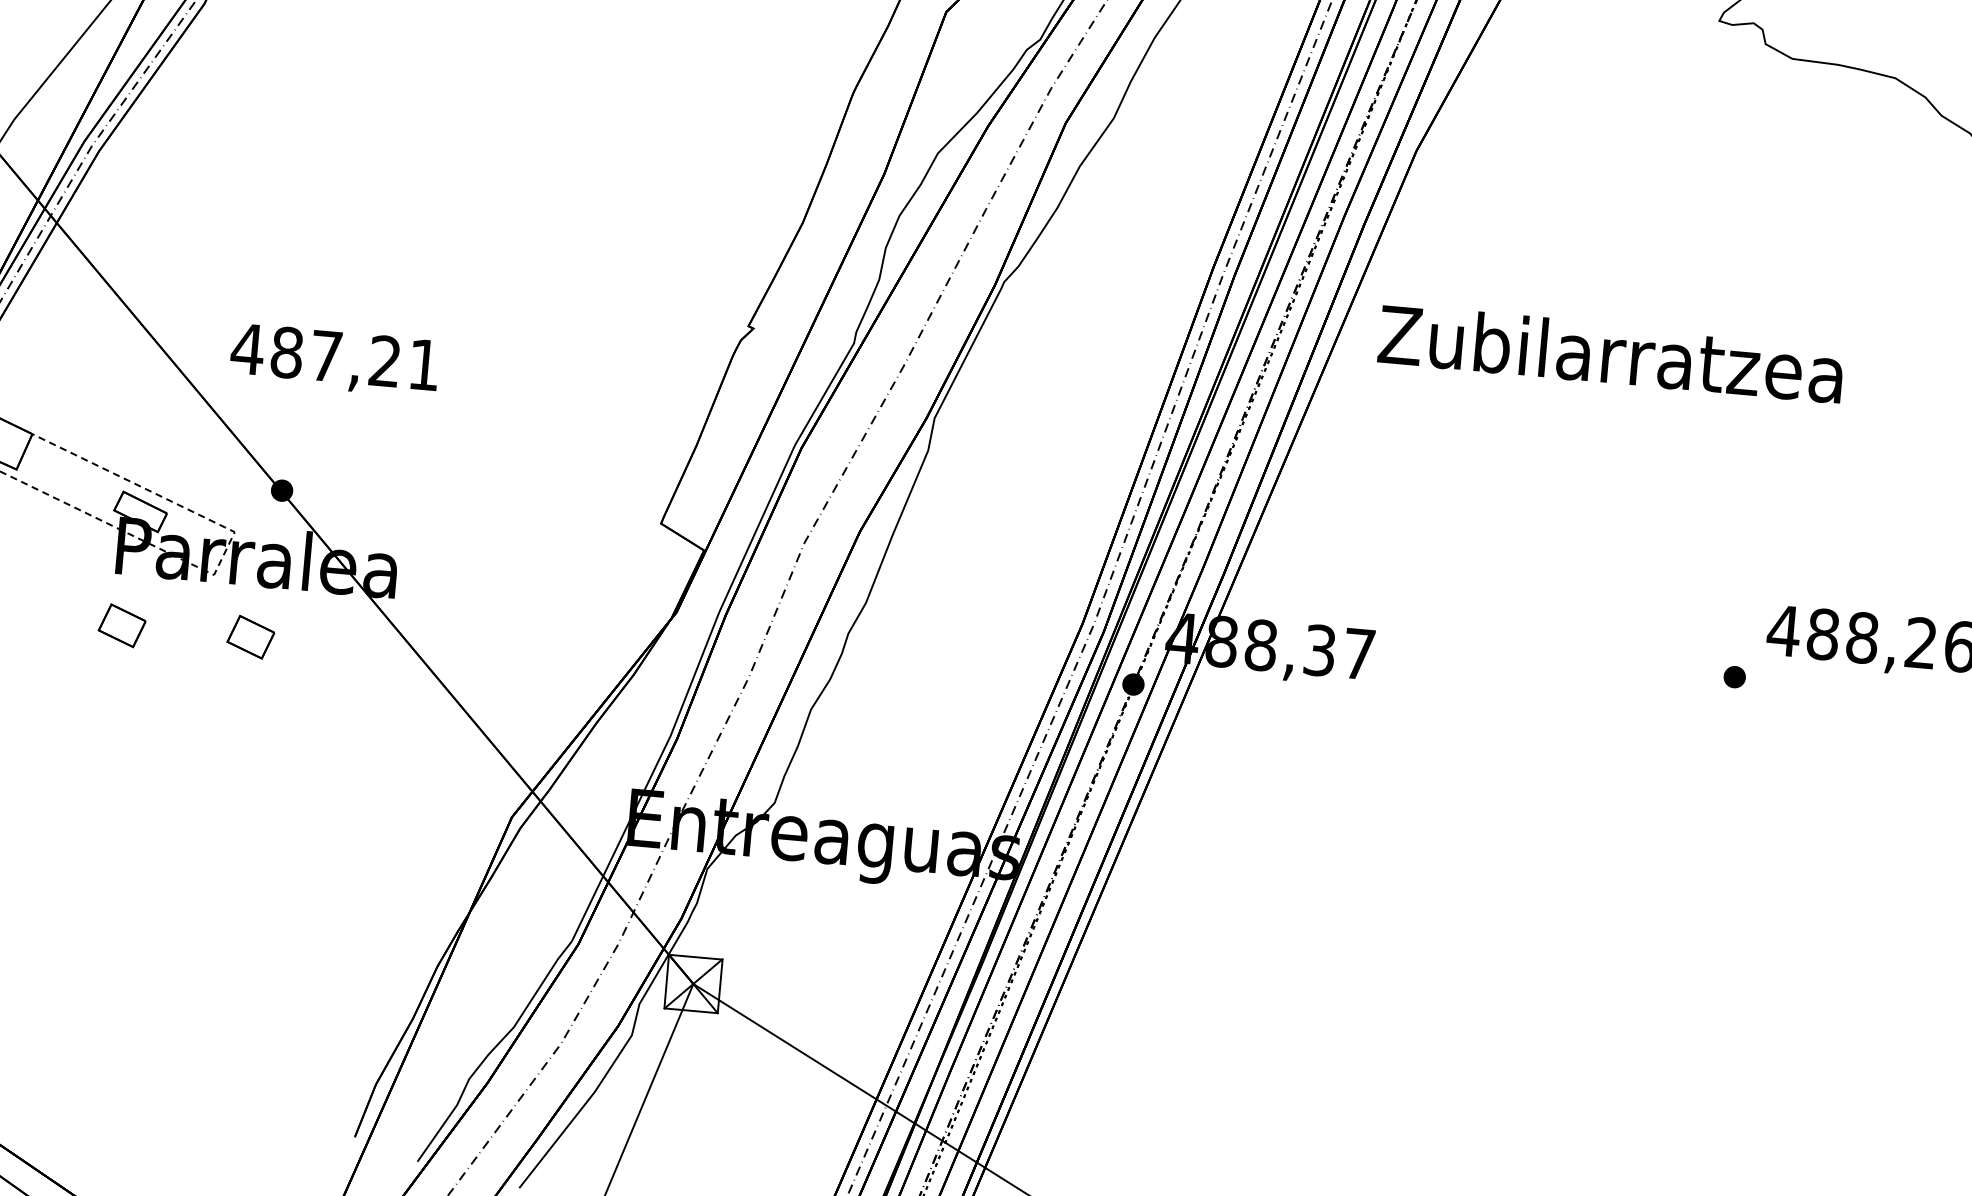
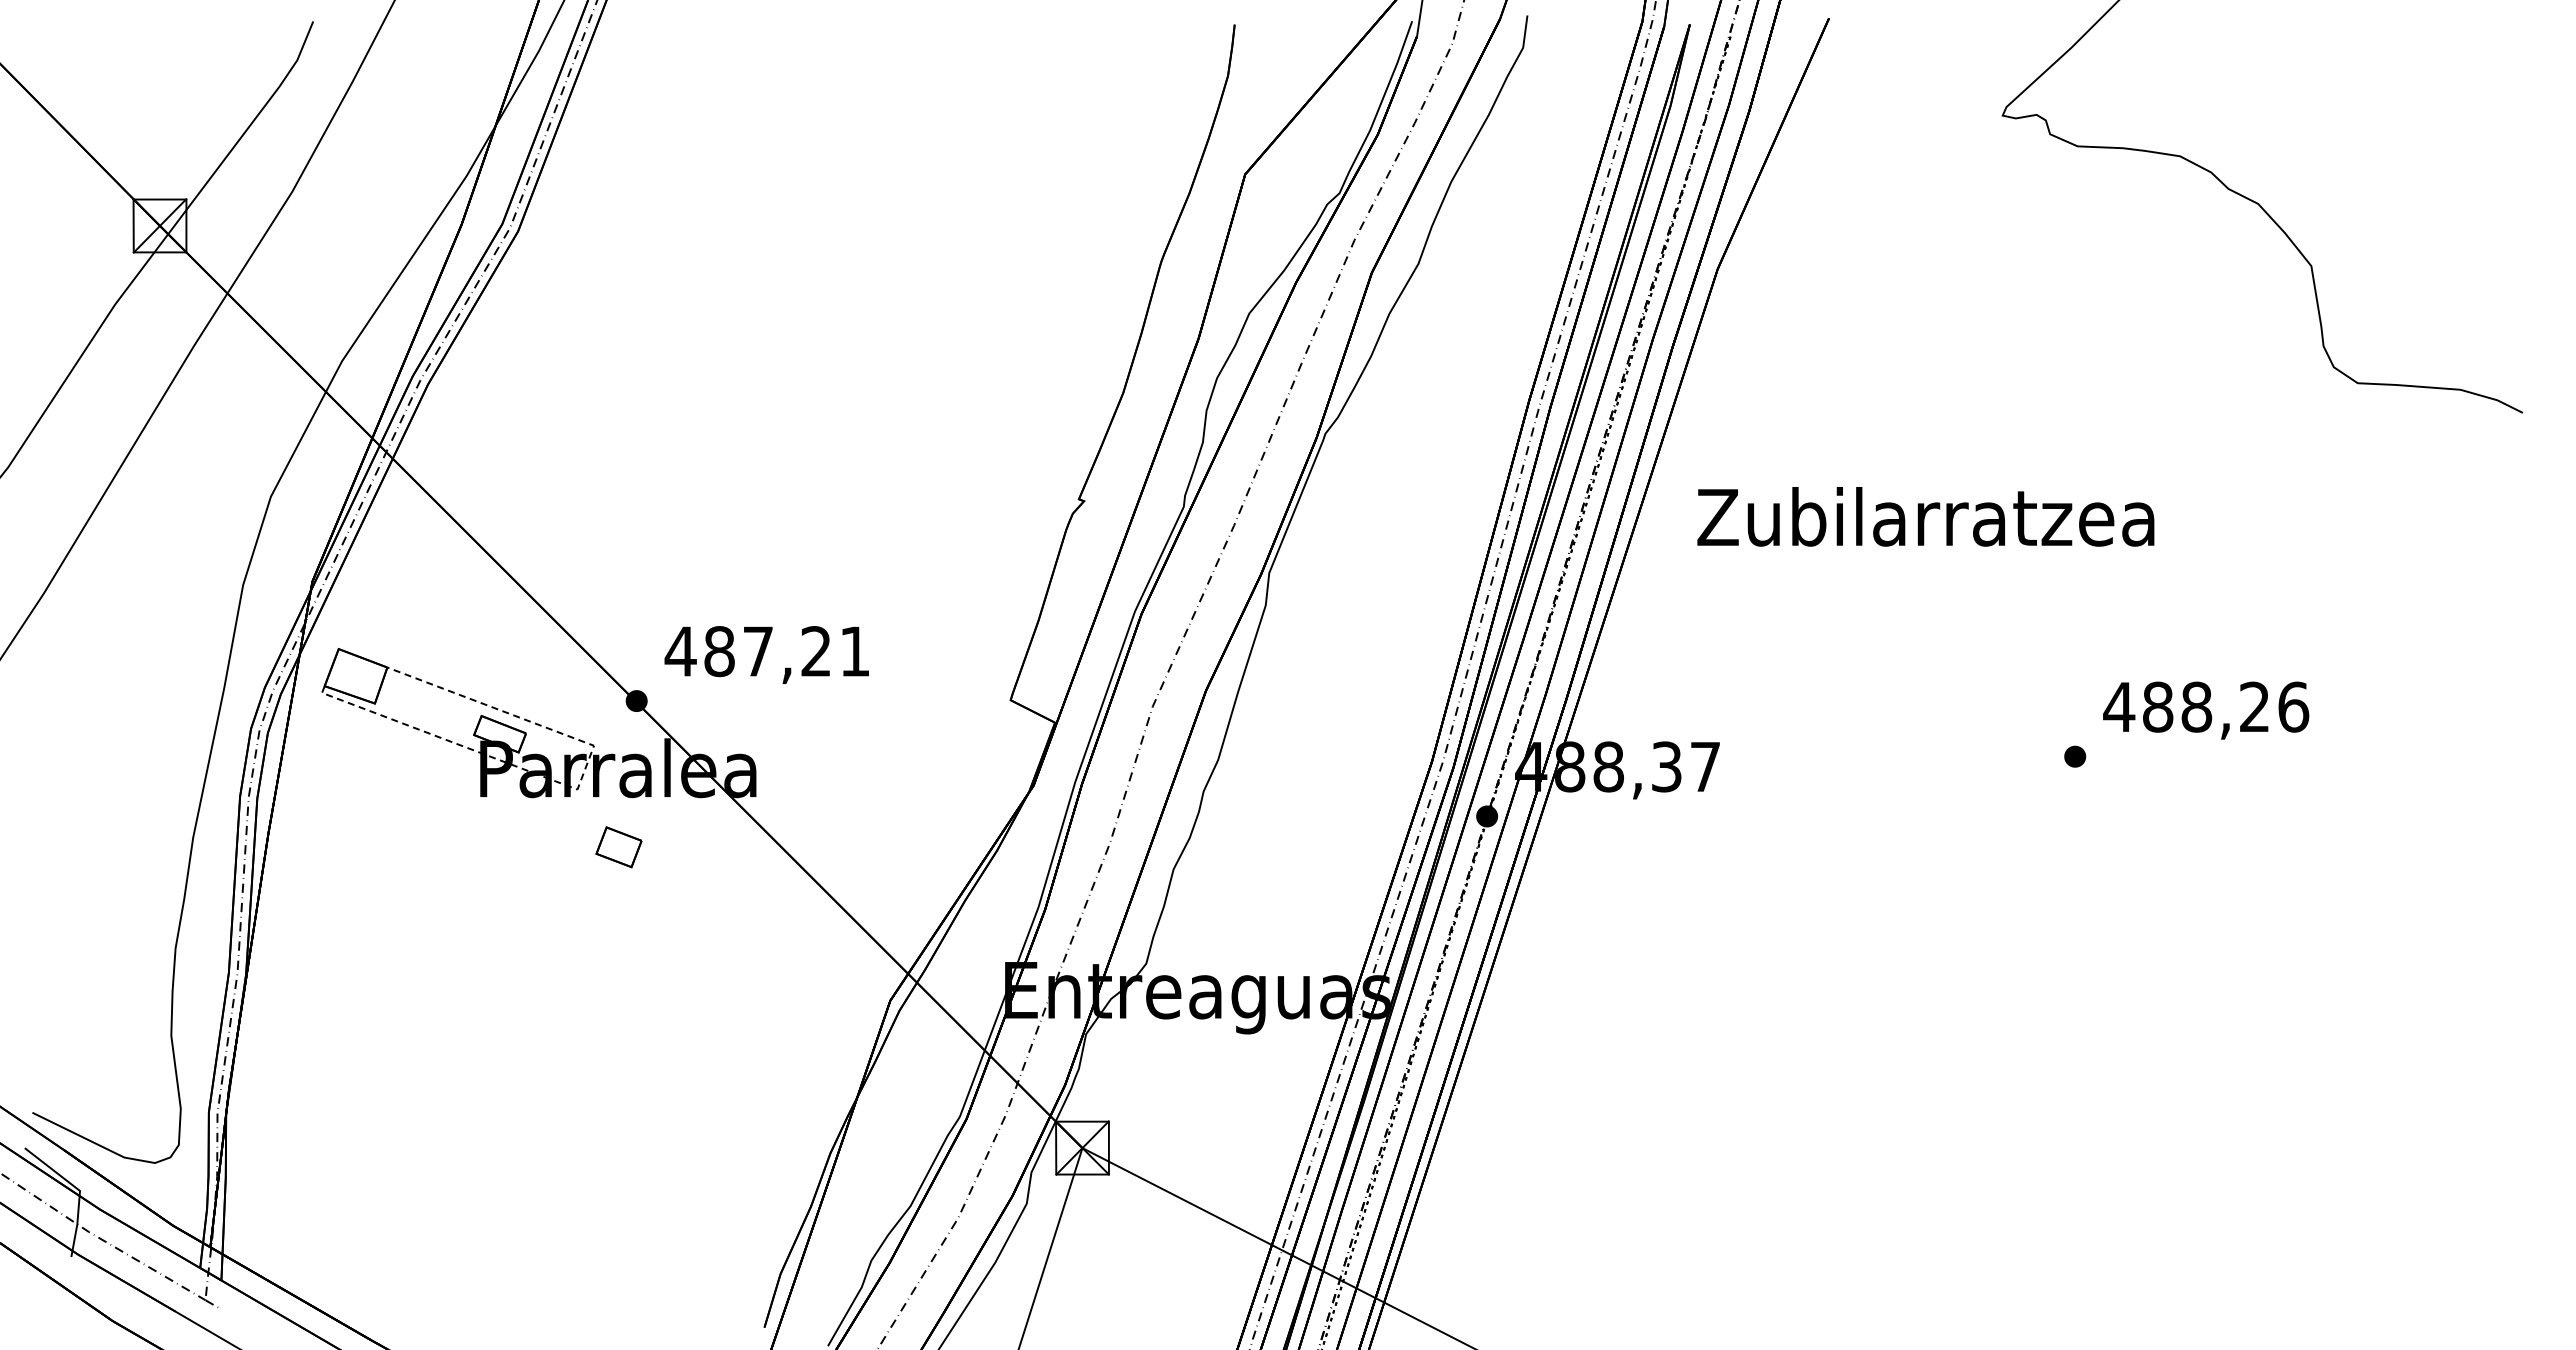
text: (1610, 353) -> (1925, 516), moved
text: (334, 359) -> (766, 654), moved
part: (121, 625) -> (491, 847), removed

